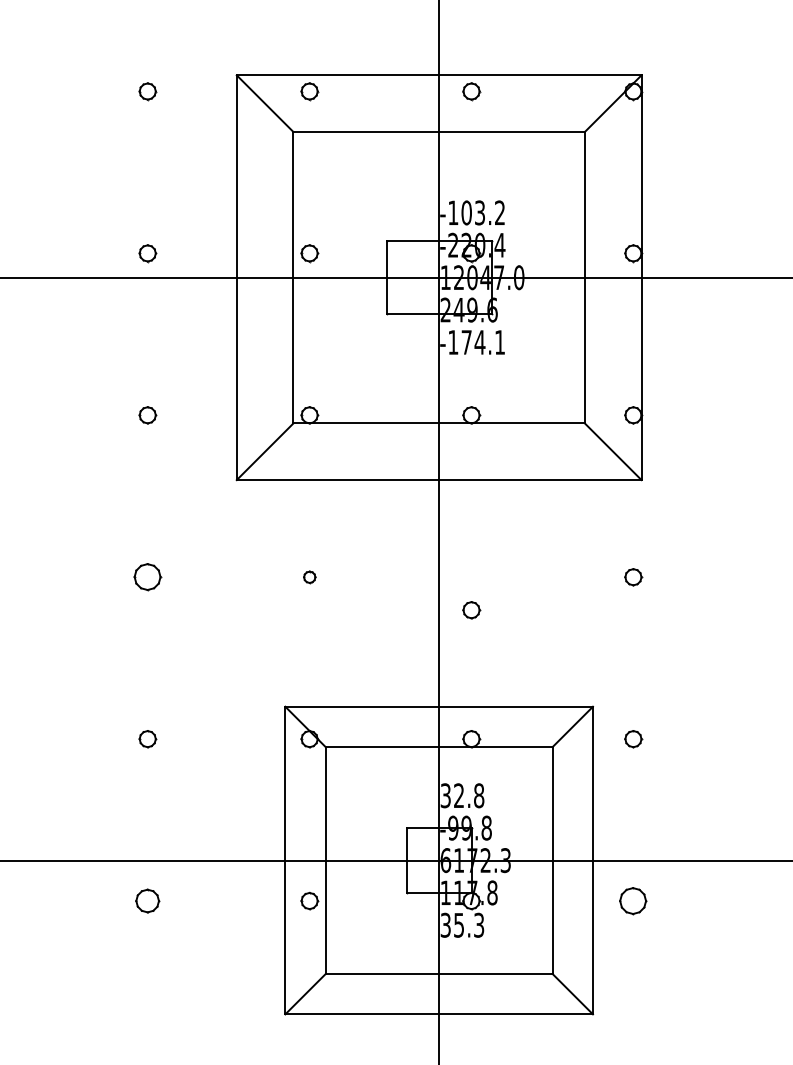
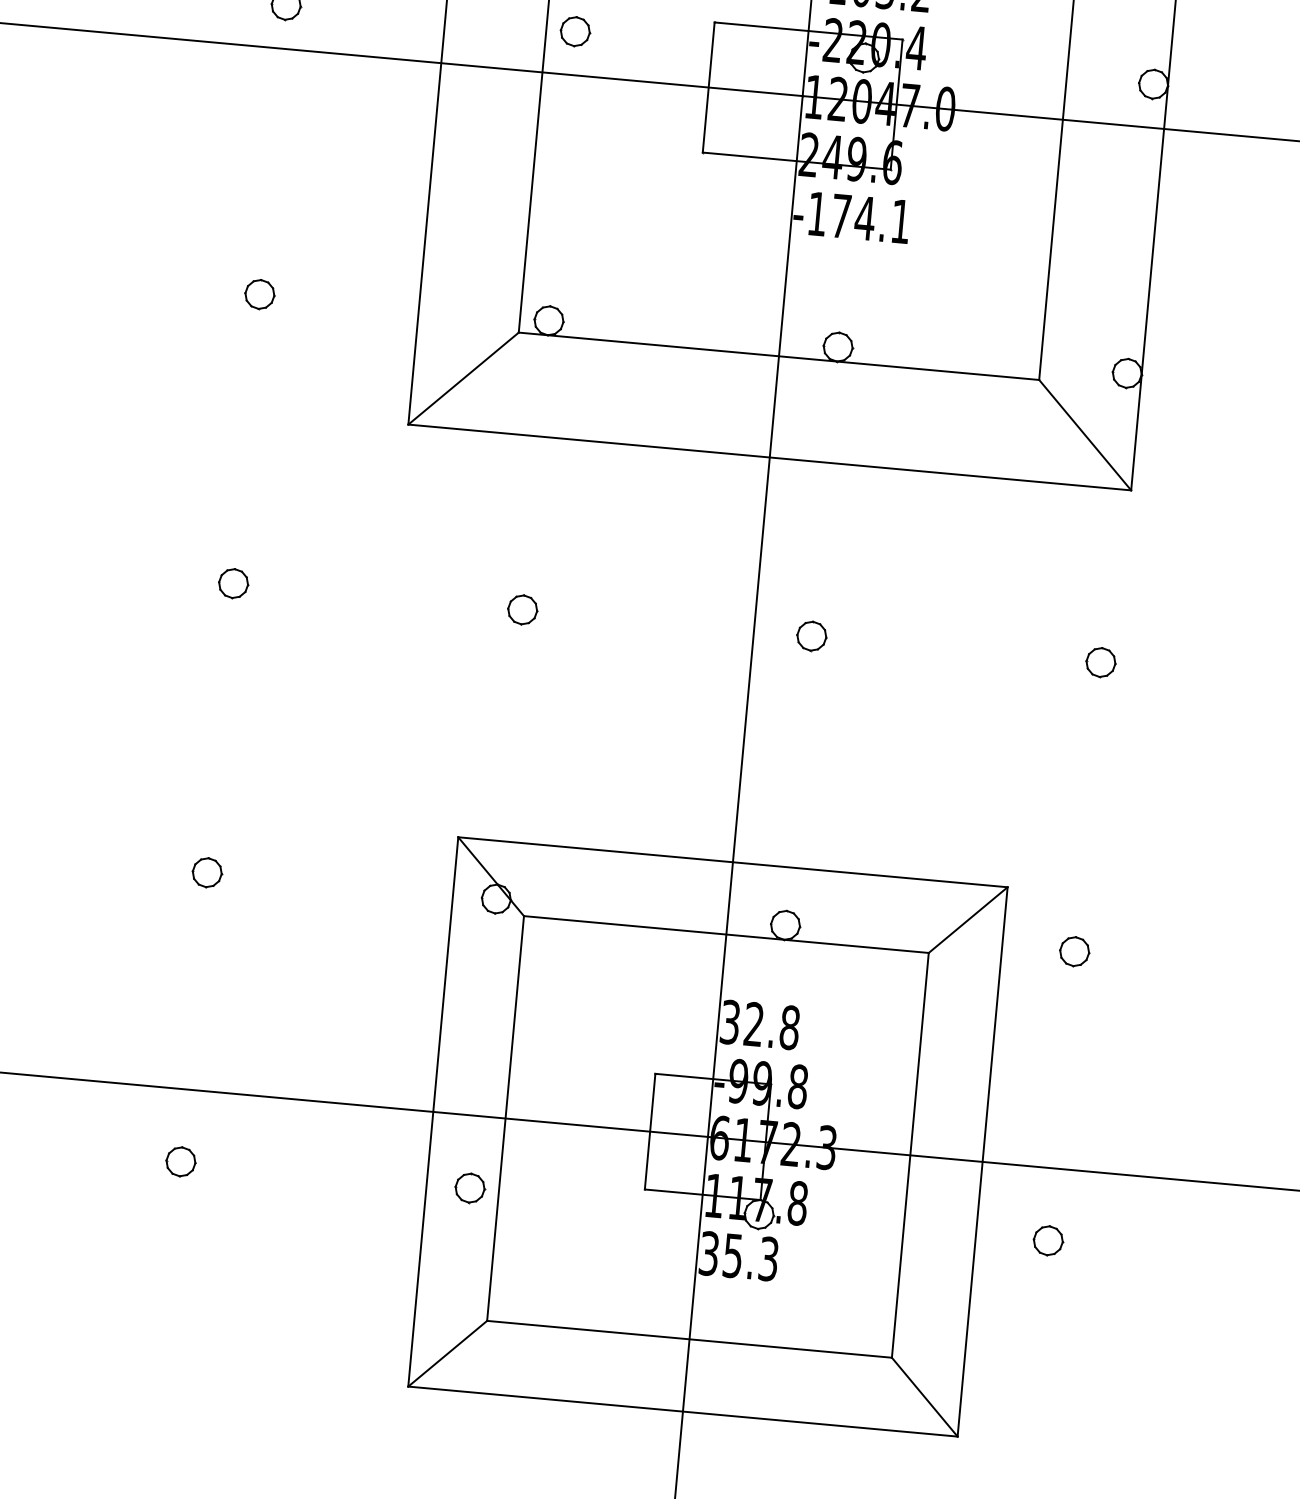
part: (147, 577) -> (233, 584), size x0.62
part: (309, 577) -> (522, 610), size x1.43
part: (471, 610) -> (811, 636), moved
part: (147, 900) -> (180, 1160), size x0.71
part: (633, 900) -> (1048, 1239), size x0.62

